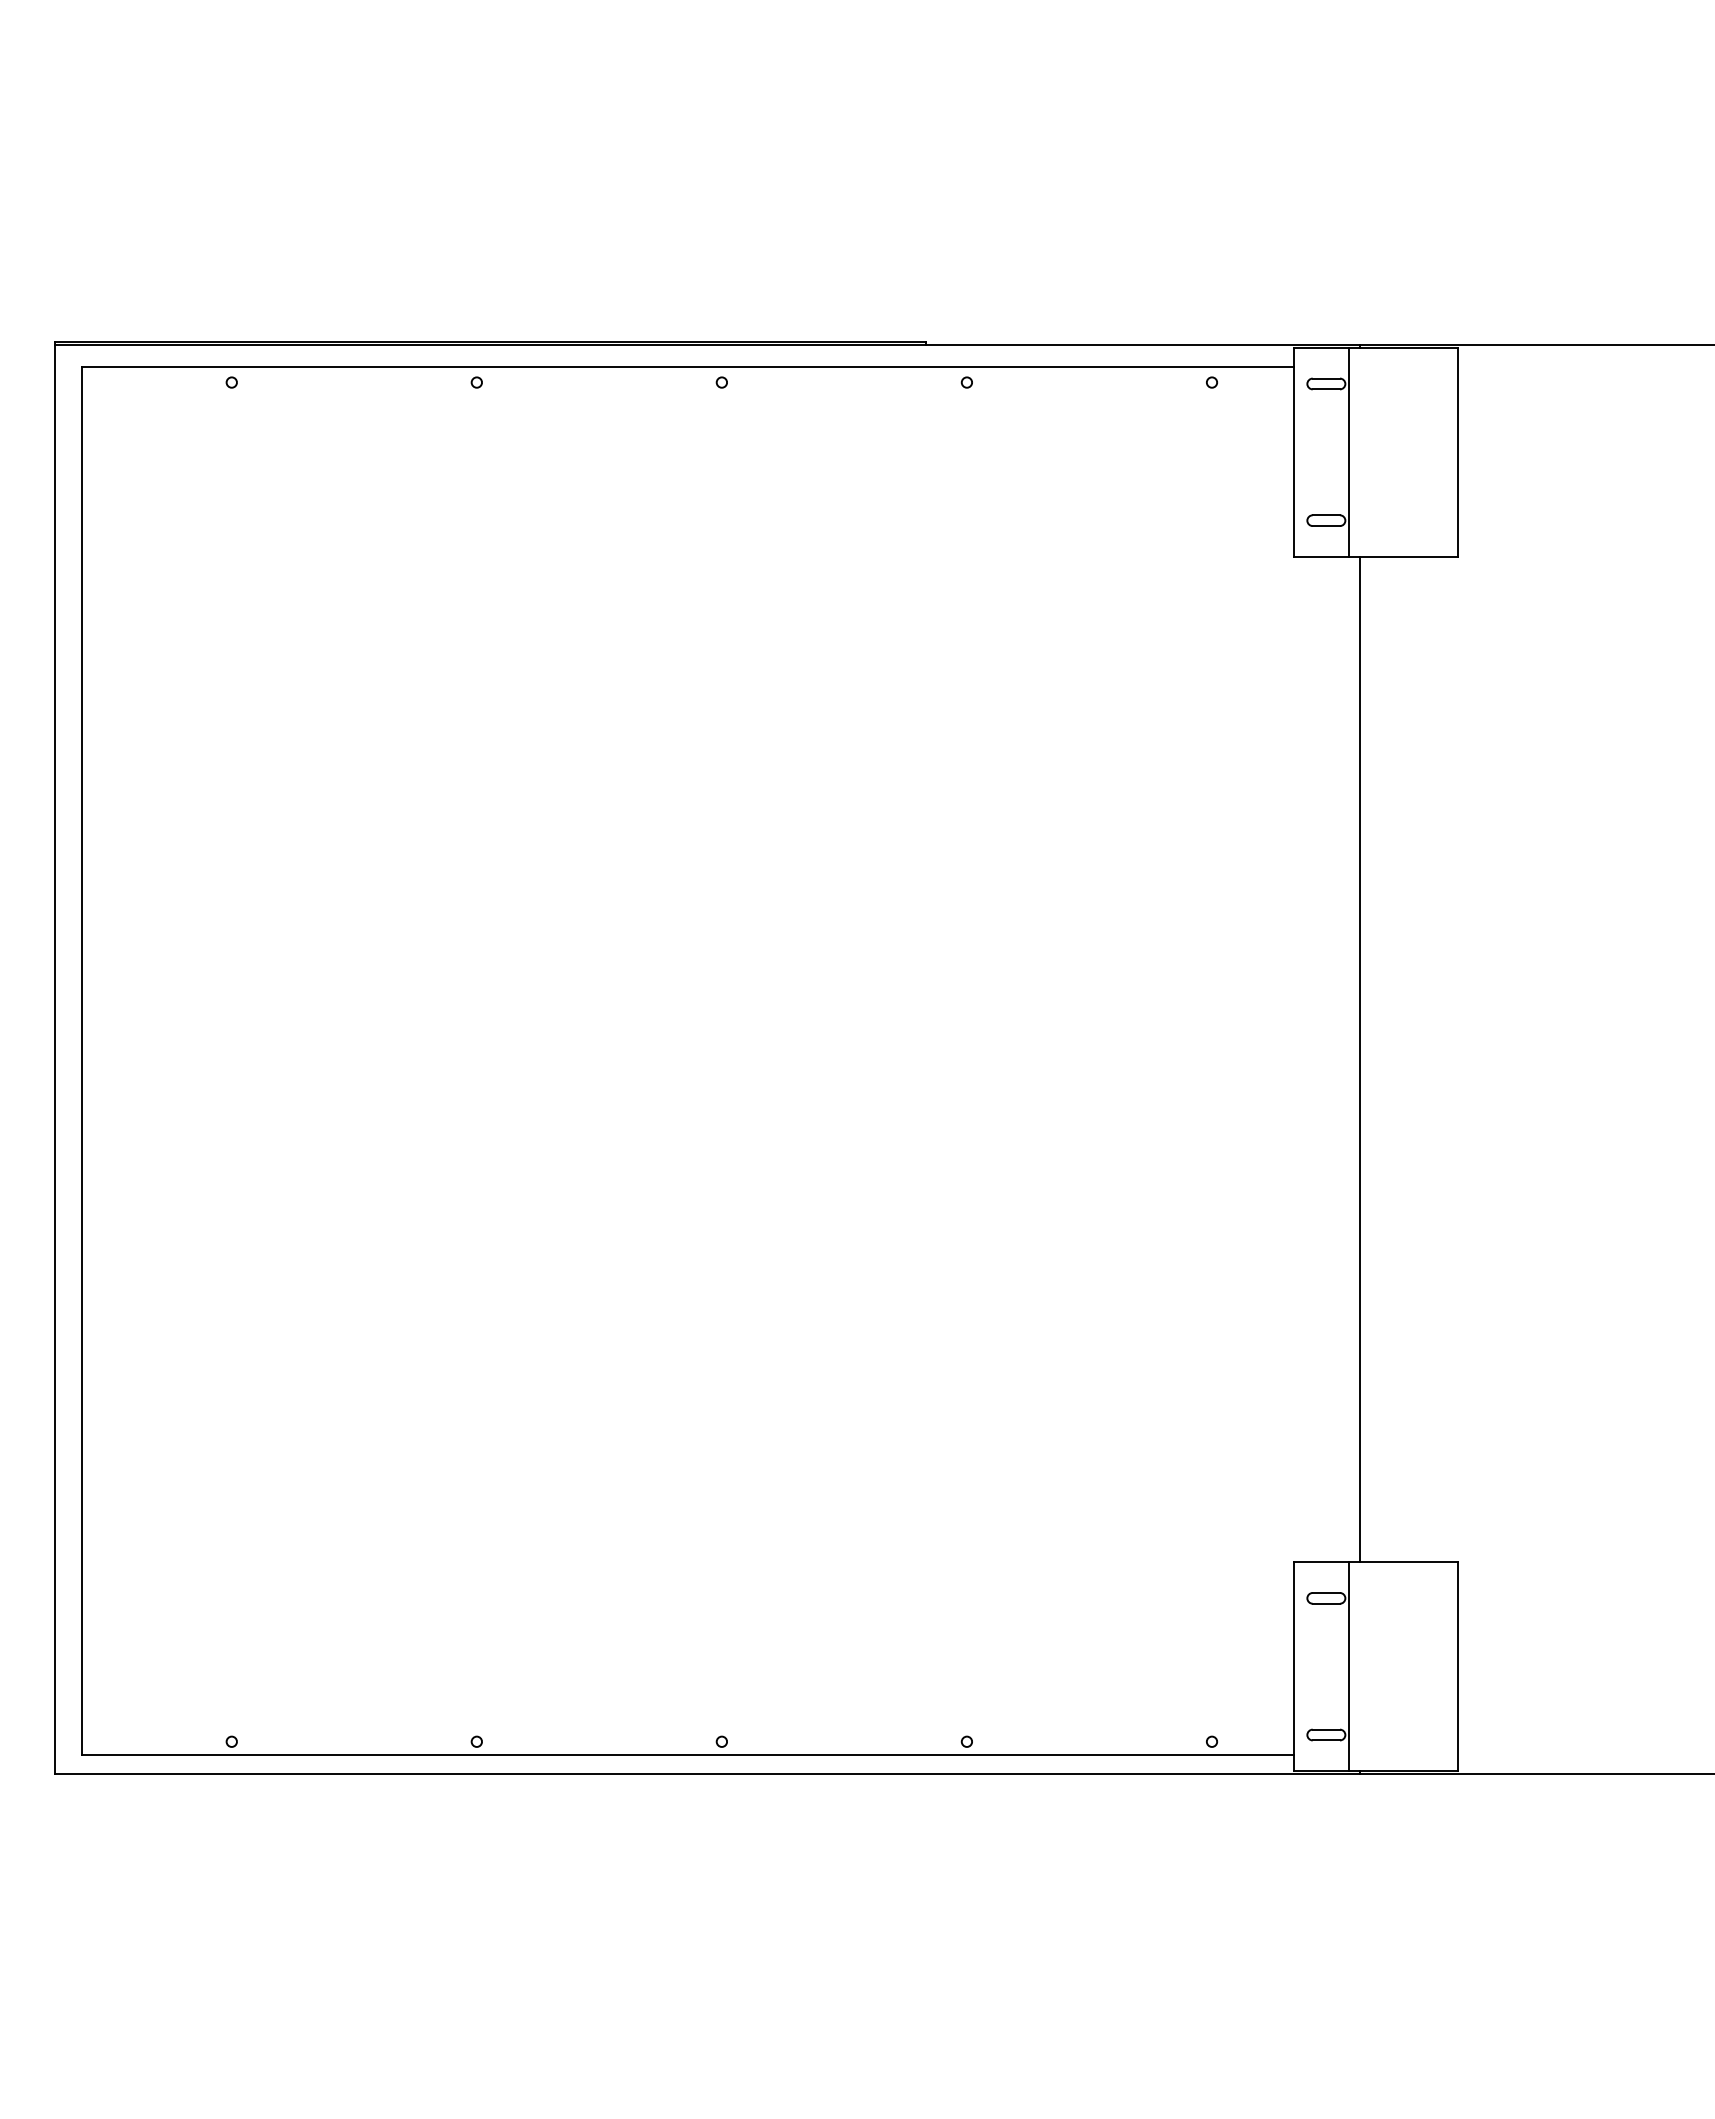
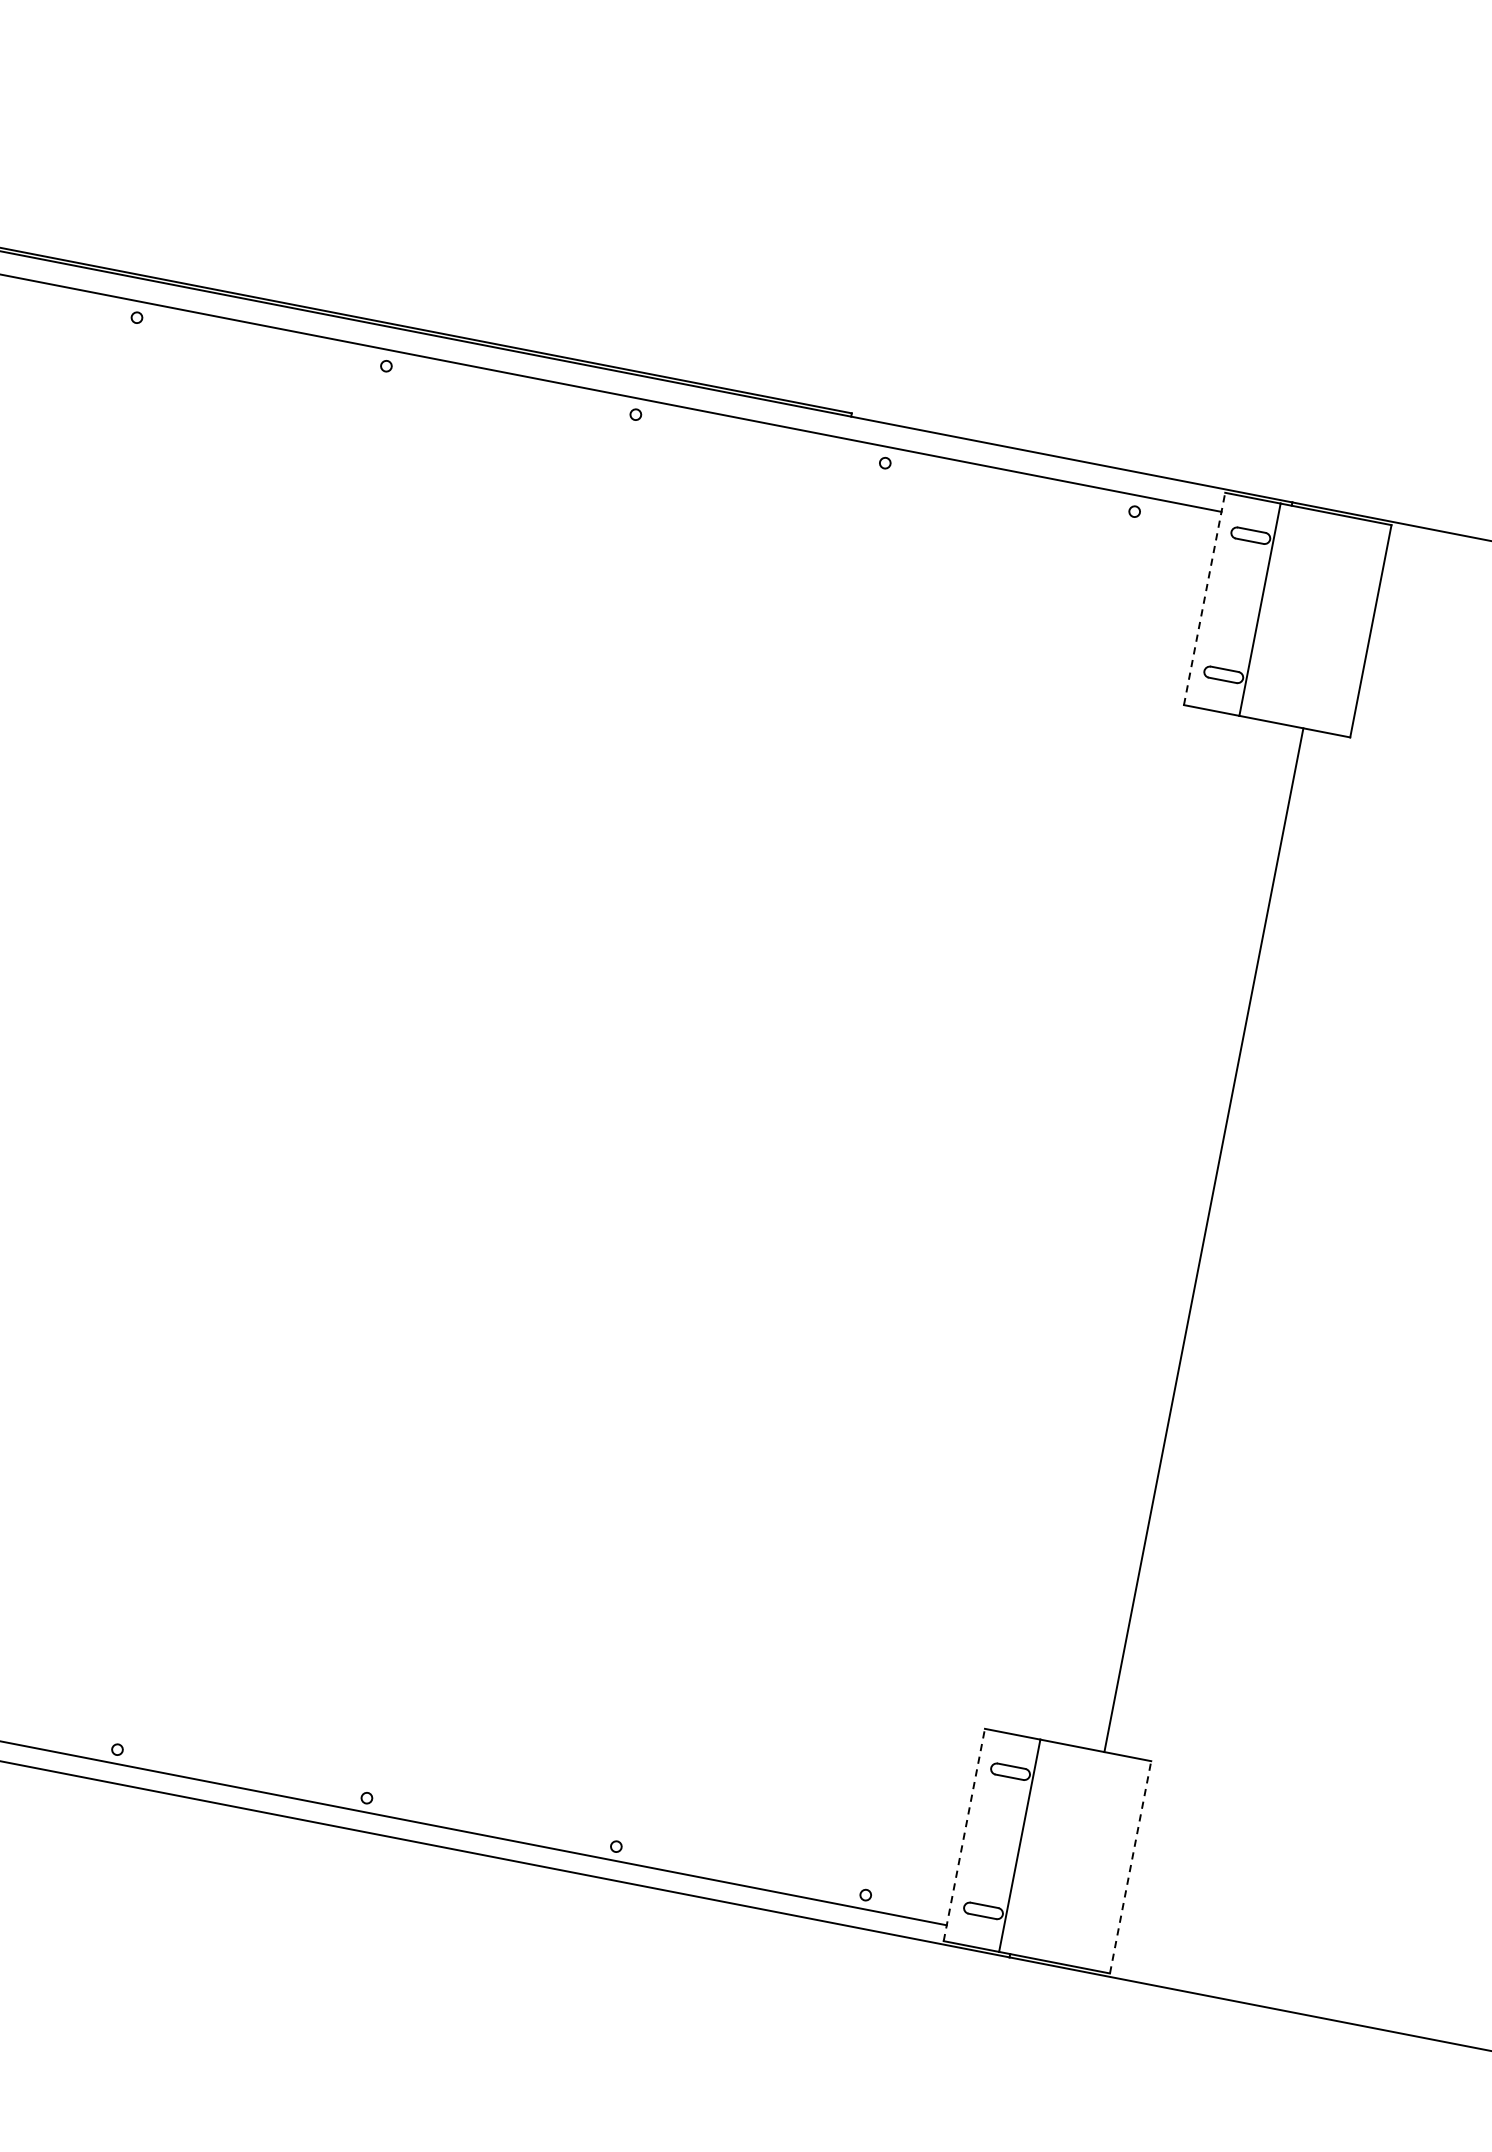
line: (1294, 451) -> (1205, 598), solid -> dashed
line: (1359, 1059) -> (1203, 1240), moved
line: (1294, 1666) -> (964, 1834), solid -> dashed
line: (1457, 1666) -> (1130, 1867), solid -> dashed

